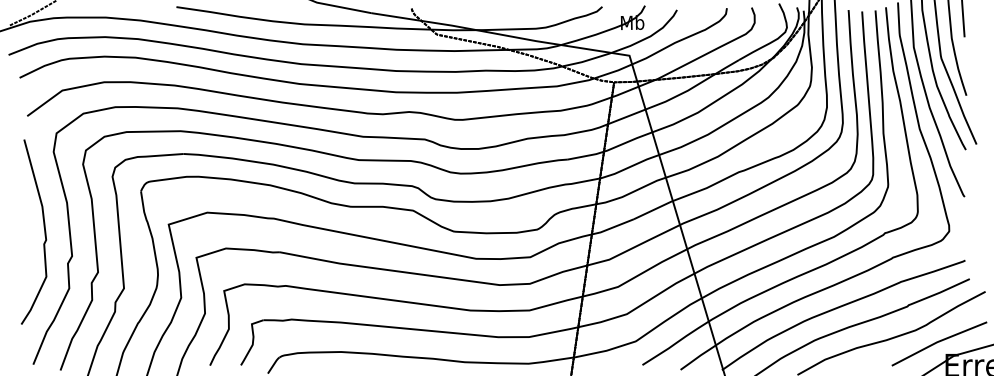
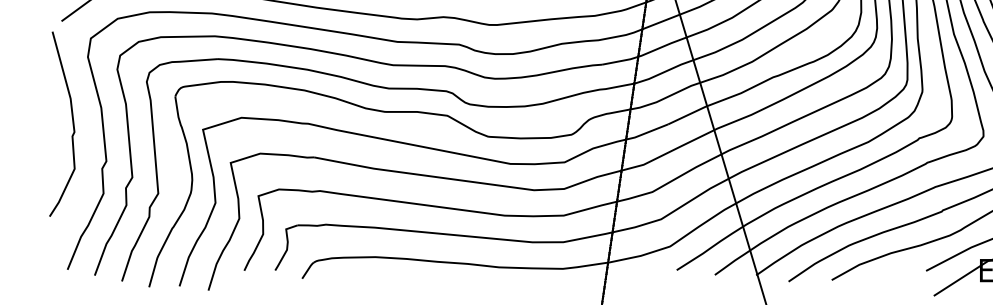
curve: (43, 227) -> (71, 119), moved

